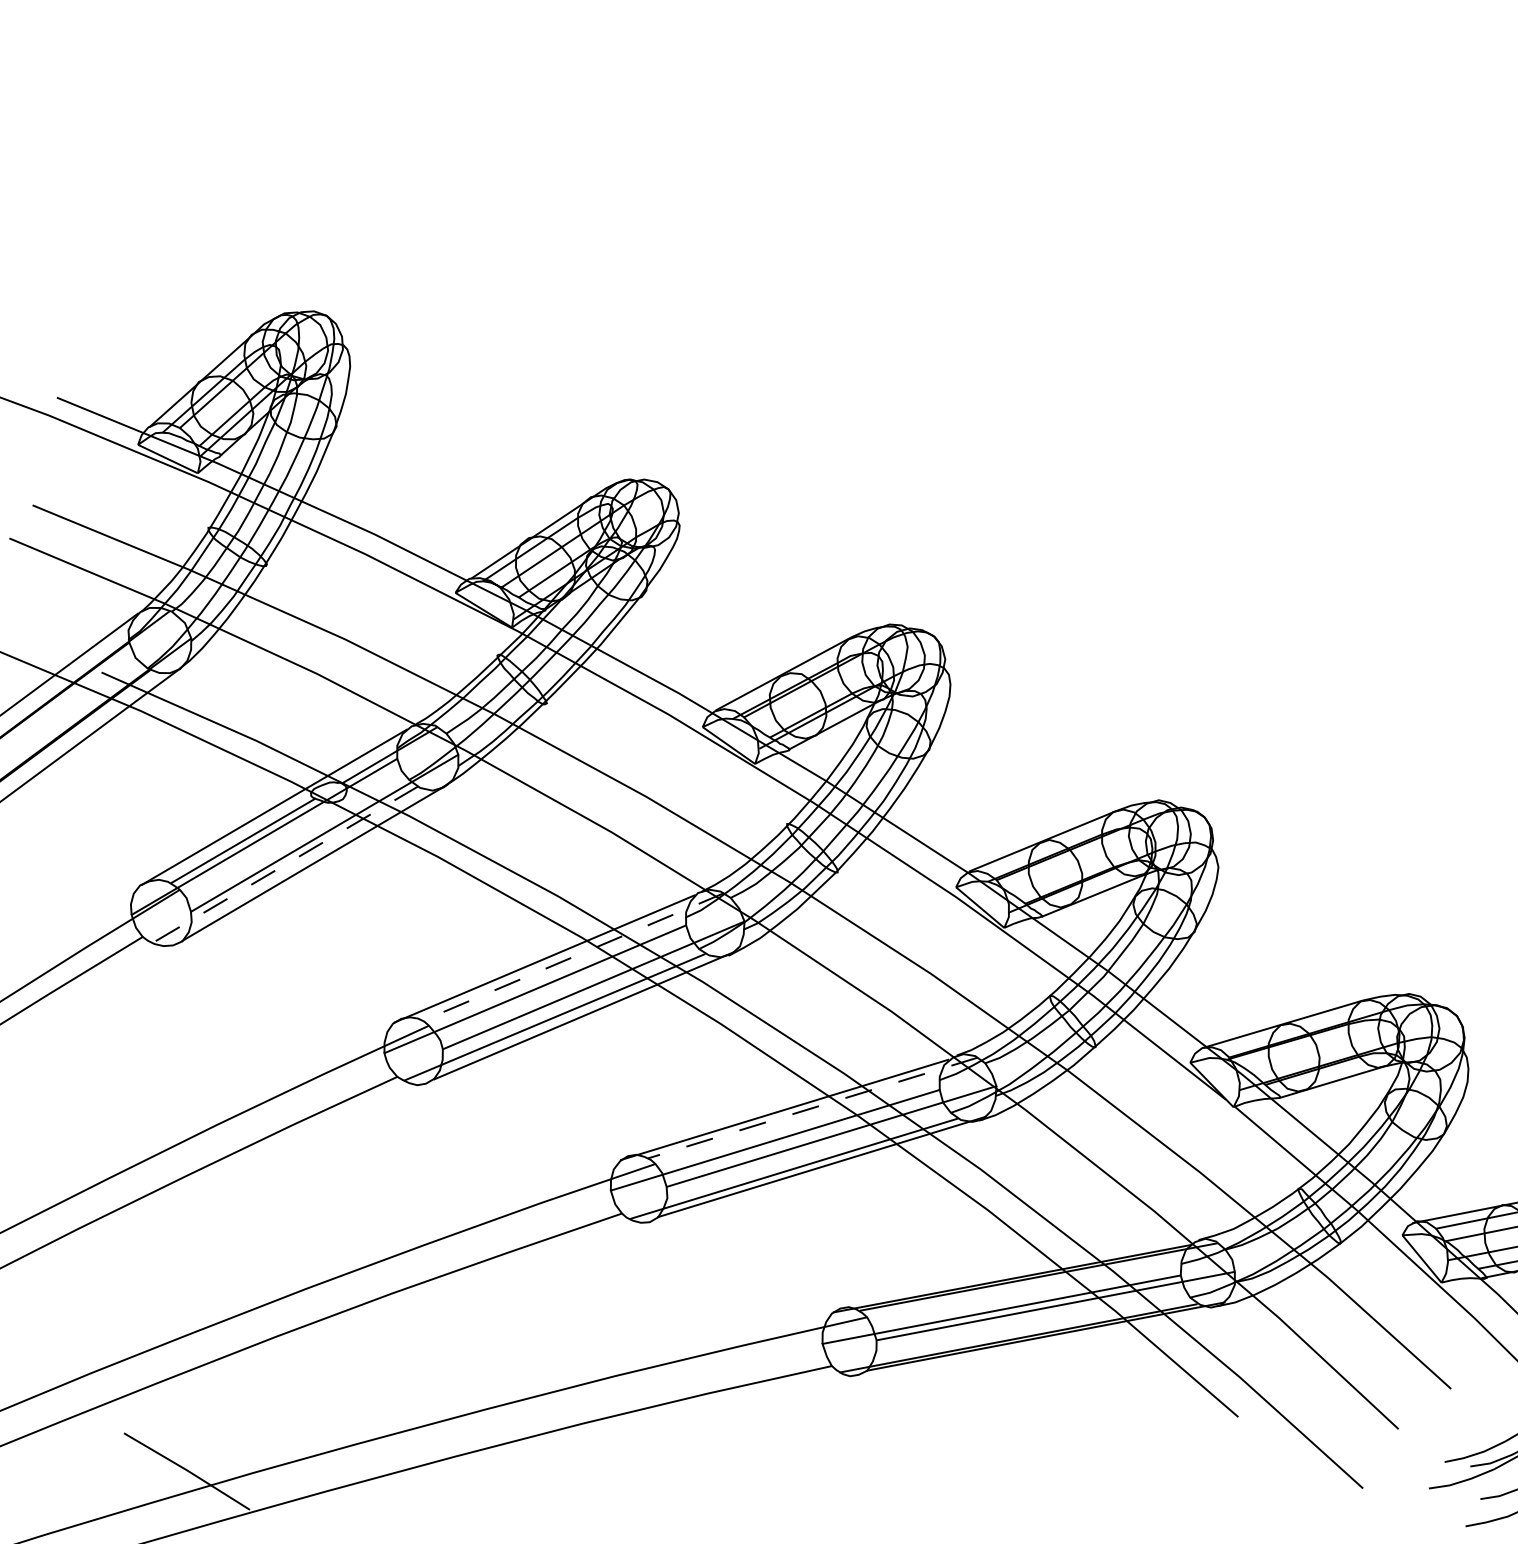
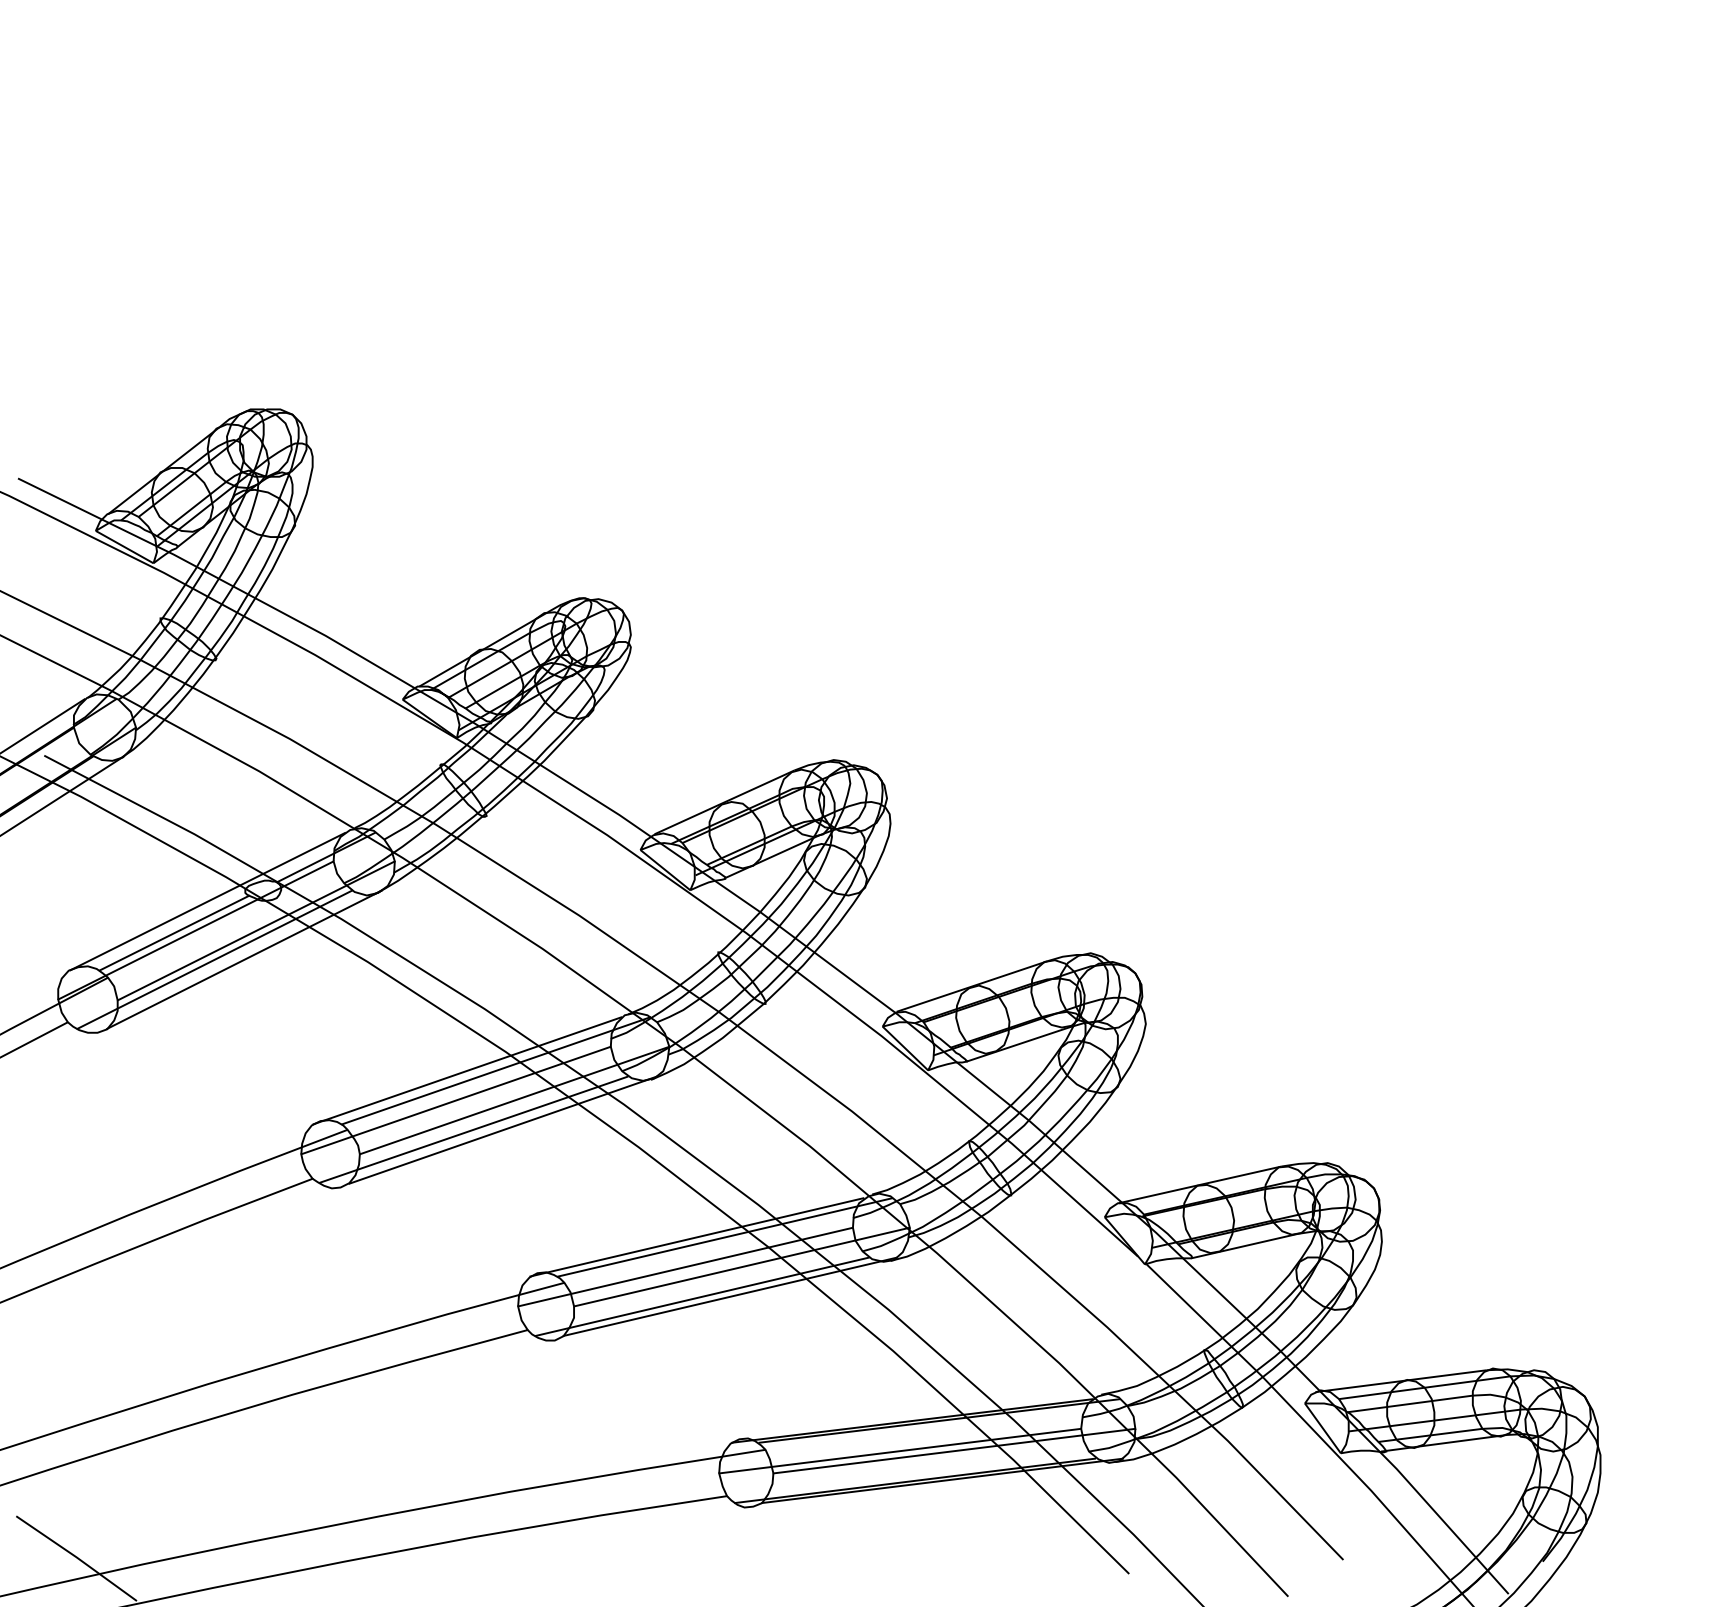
line: (284, 864) -> (214, 959), dashed -> solid
line: (573, 956) -> (496, 1070), dashed -> solid
line: (812, 1108) -> (724, 1237), dashed -> solid

